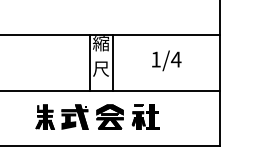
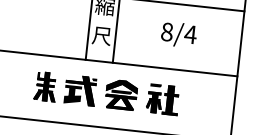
text: (156, 59) -> (167, 31), 1/4 -> 8/4
part: (97, 116) -> (106, 92), moved

